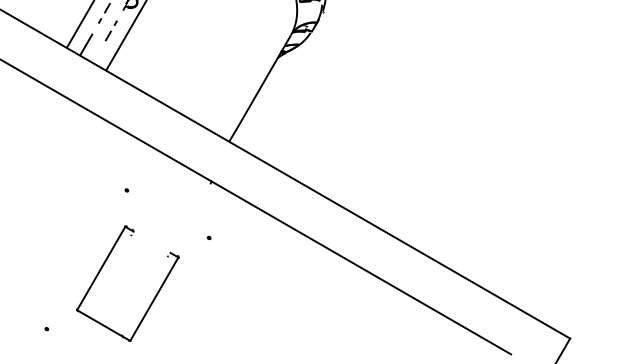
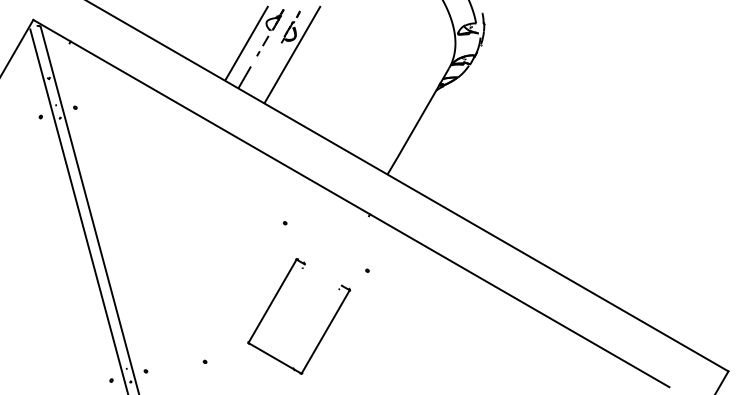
part: (111, 30) -> (269, 63), removed
part: (103, 267) -> (274, 300), moved

